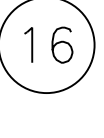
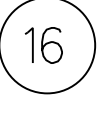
curve: (62, 42) -> (52, 42), moved

